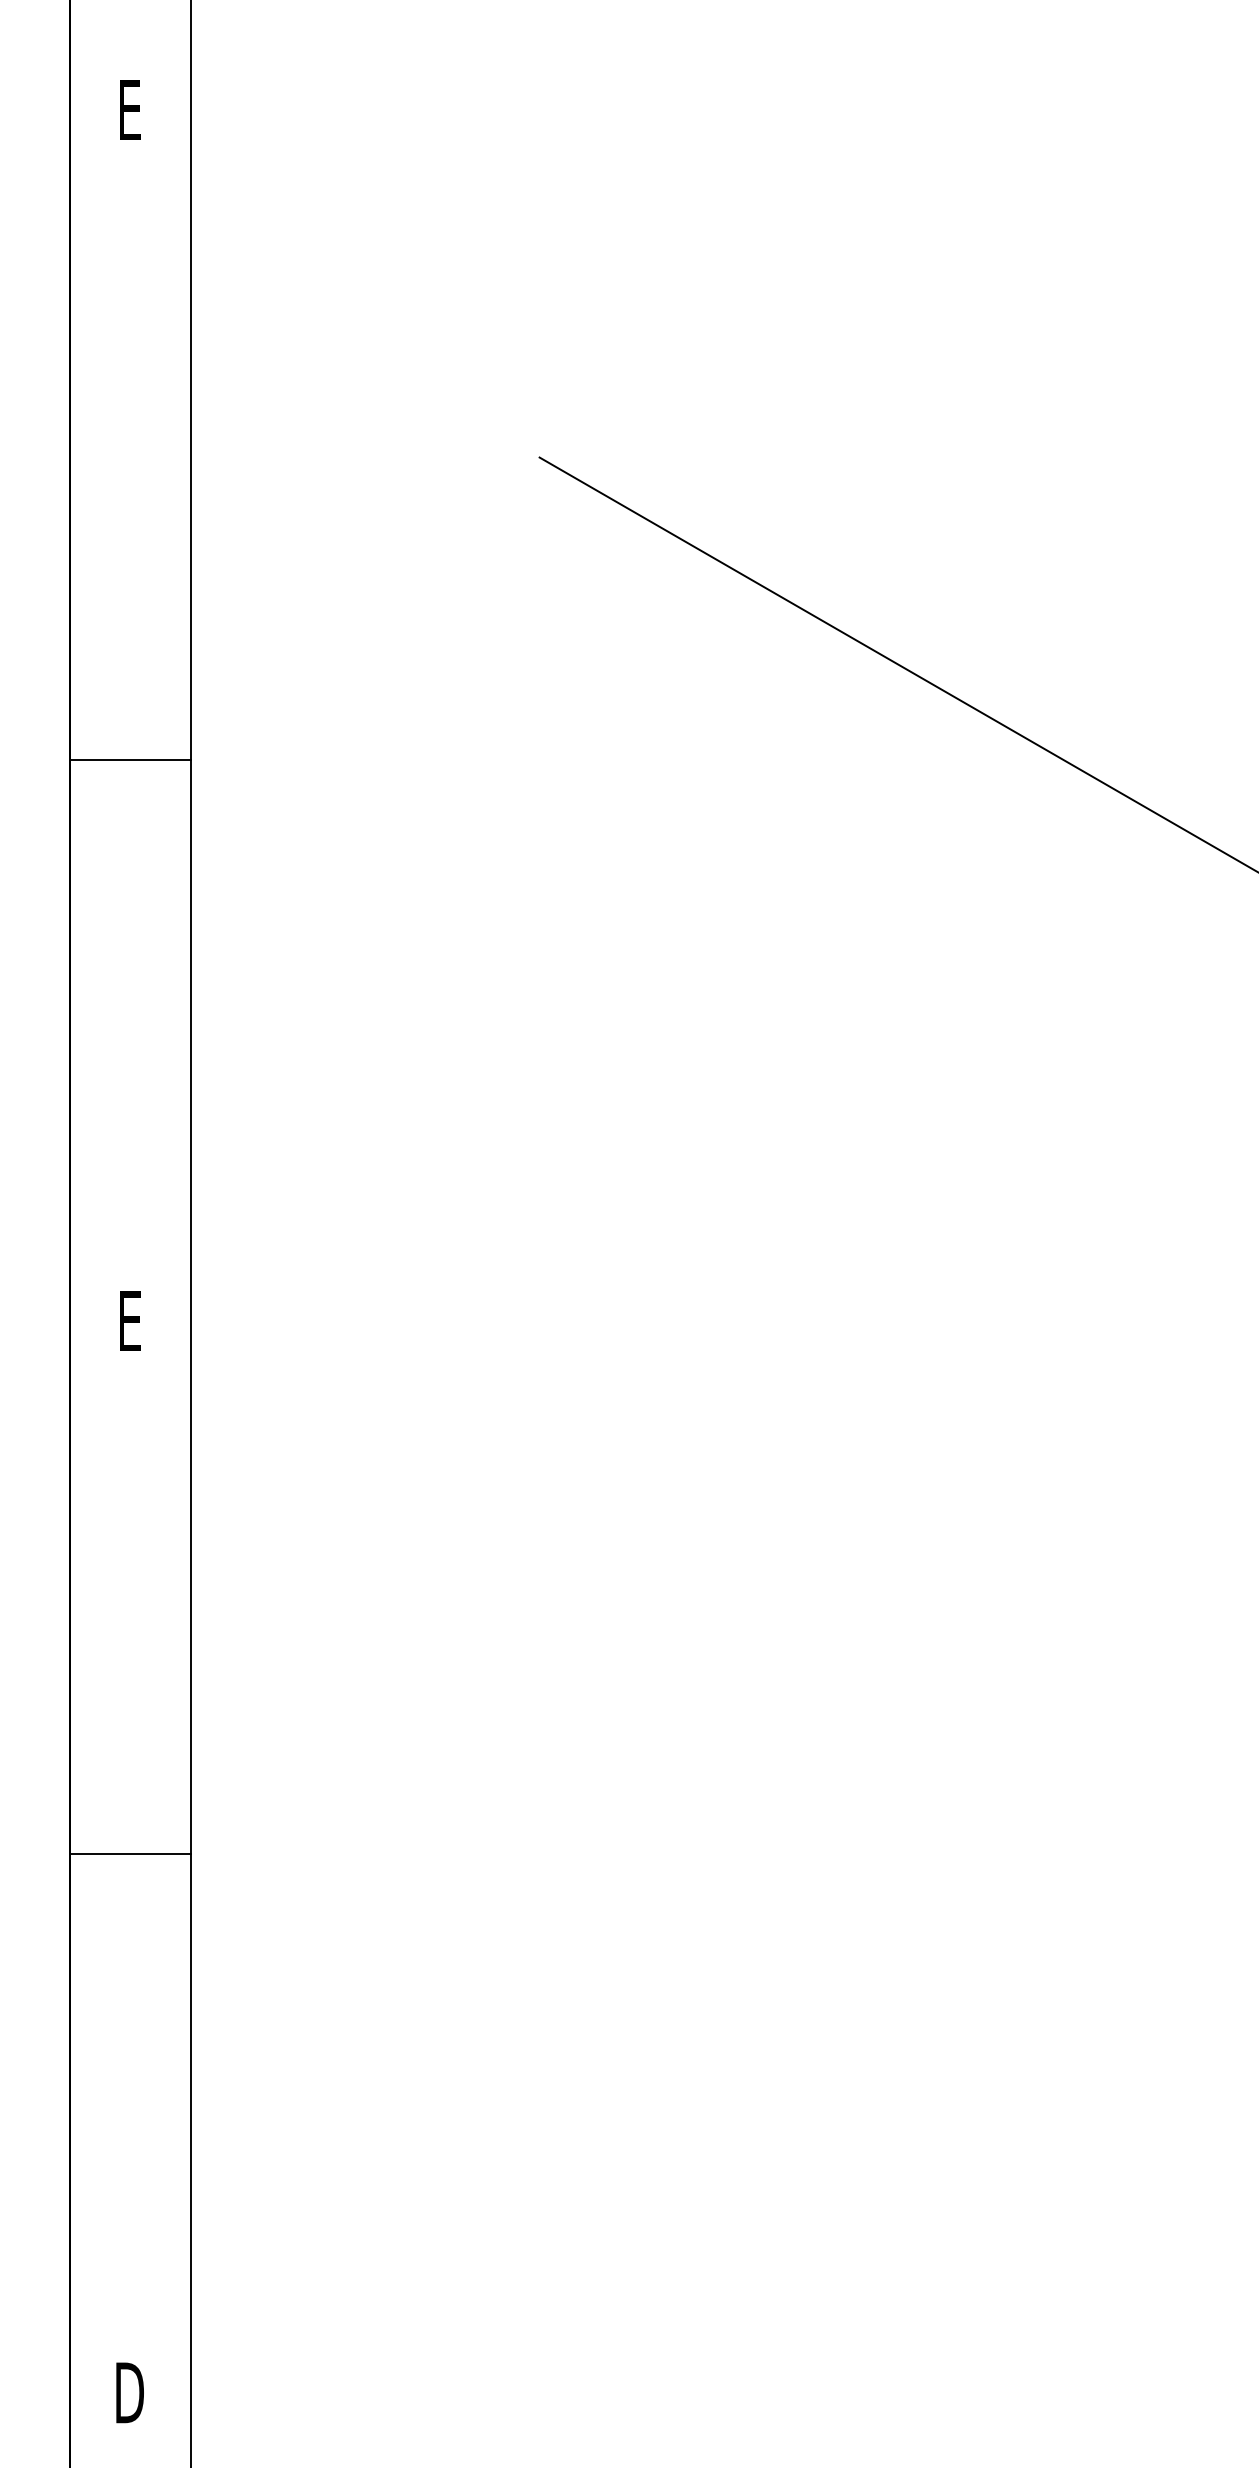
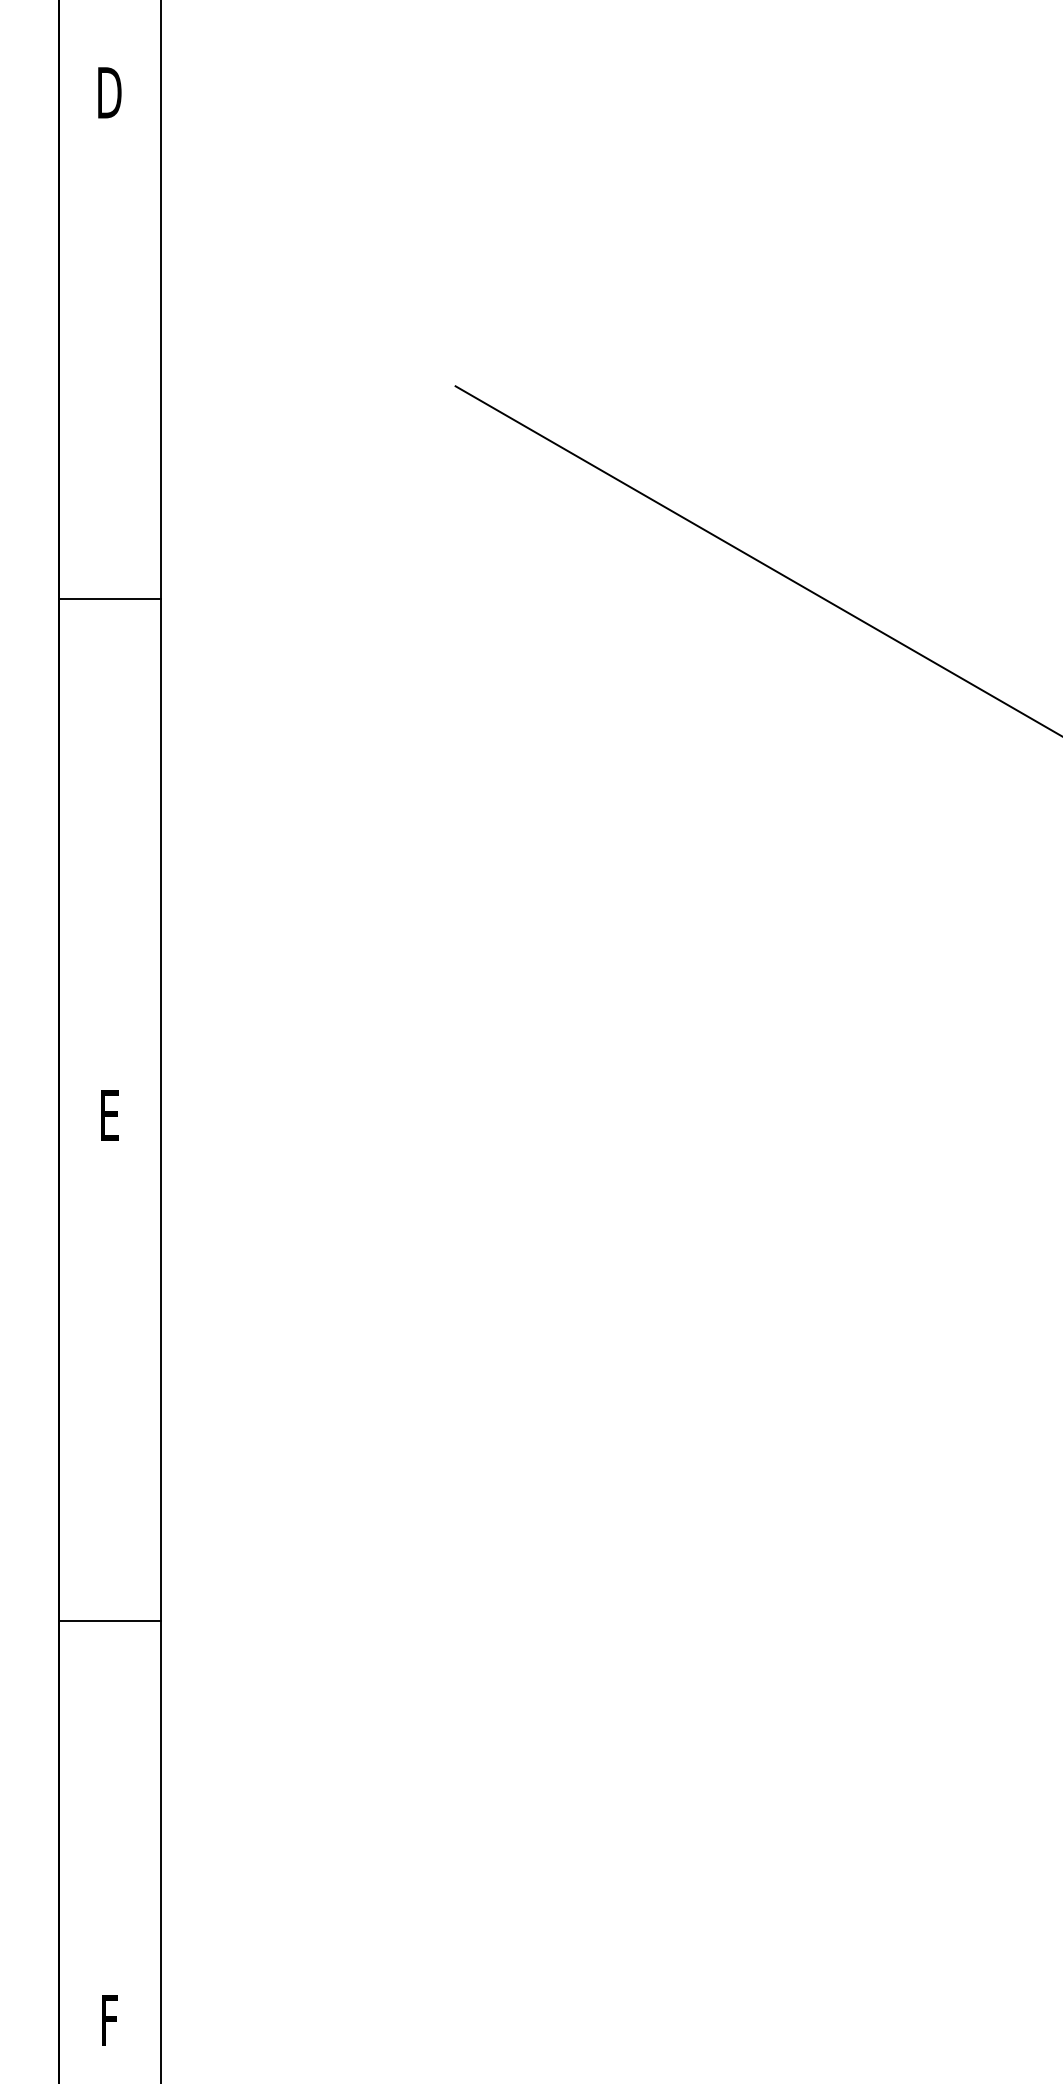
text: (129, 109) -> (109, 92), E -> D
line: (129, 759) -> (109, 598), moved
line: (129, 1853) -> (109, 1621), moved
text: (129, 2392) -> (109, 2020), D -> F

